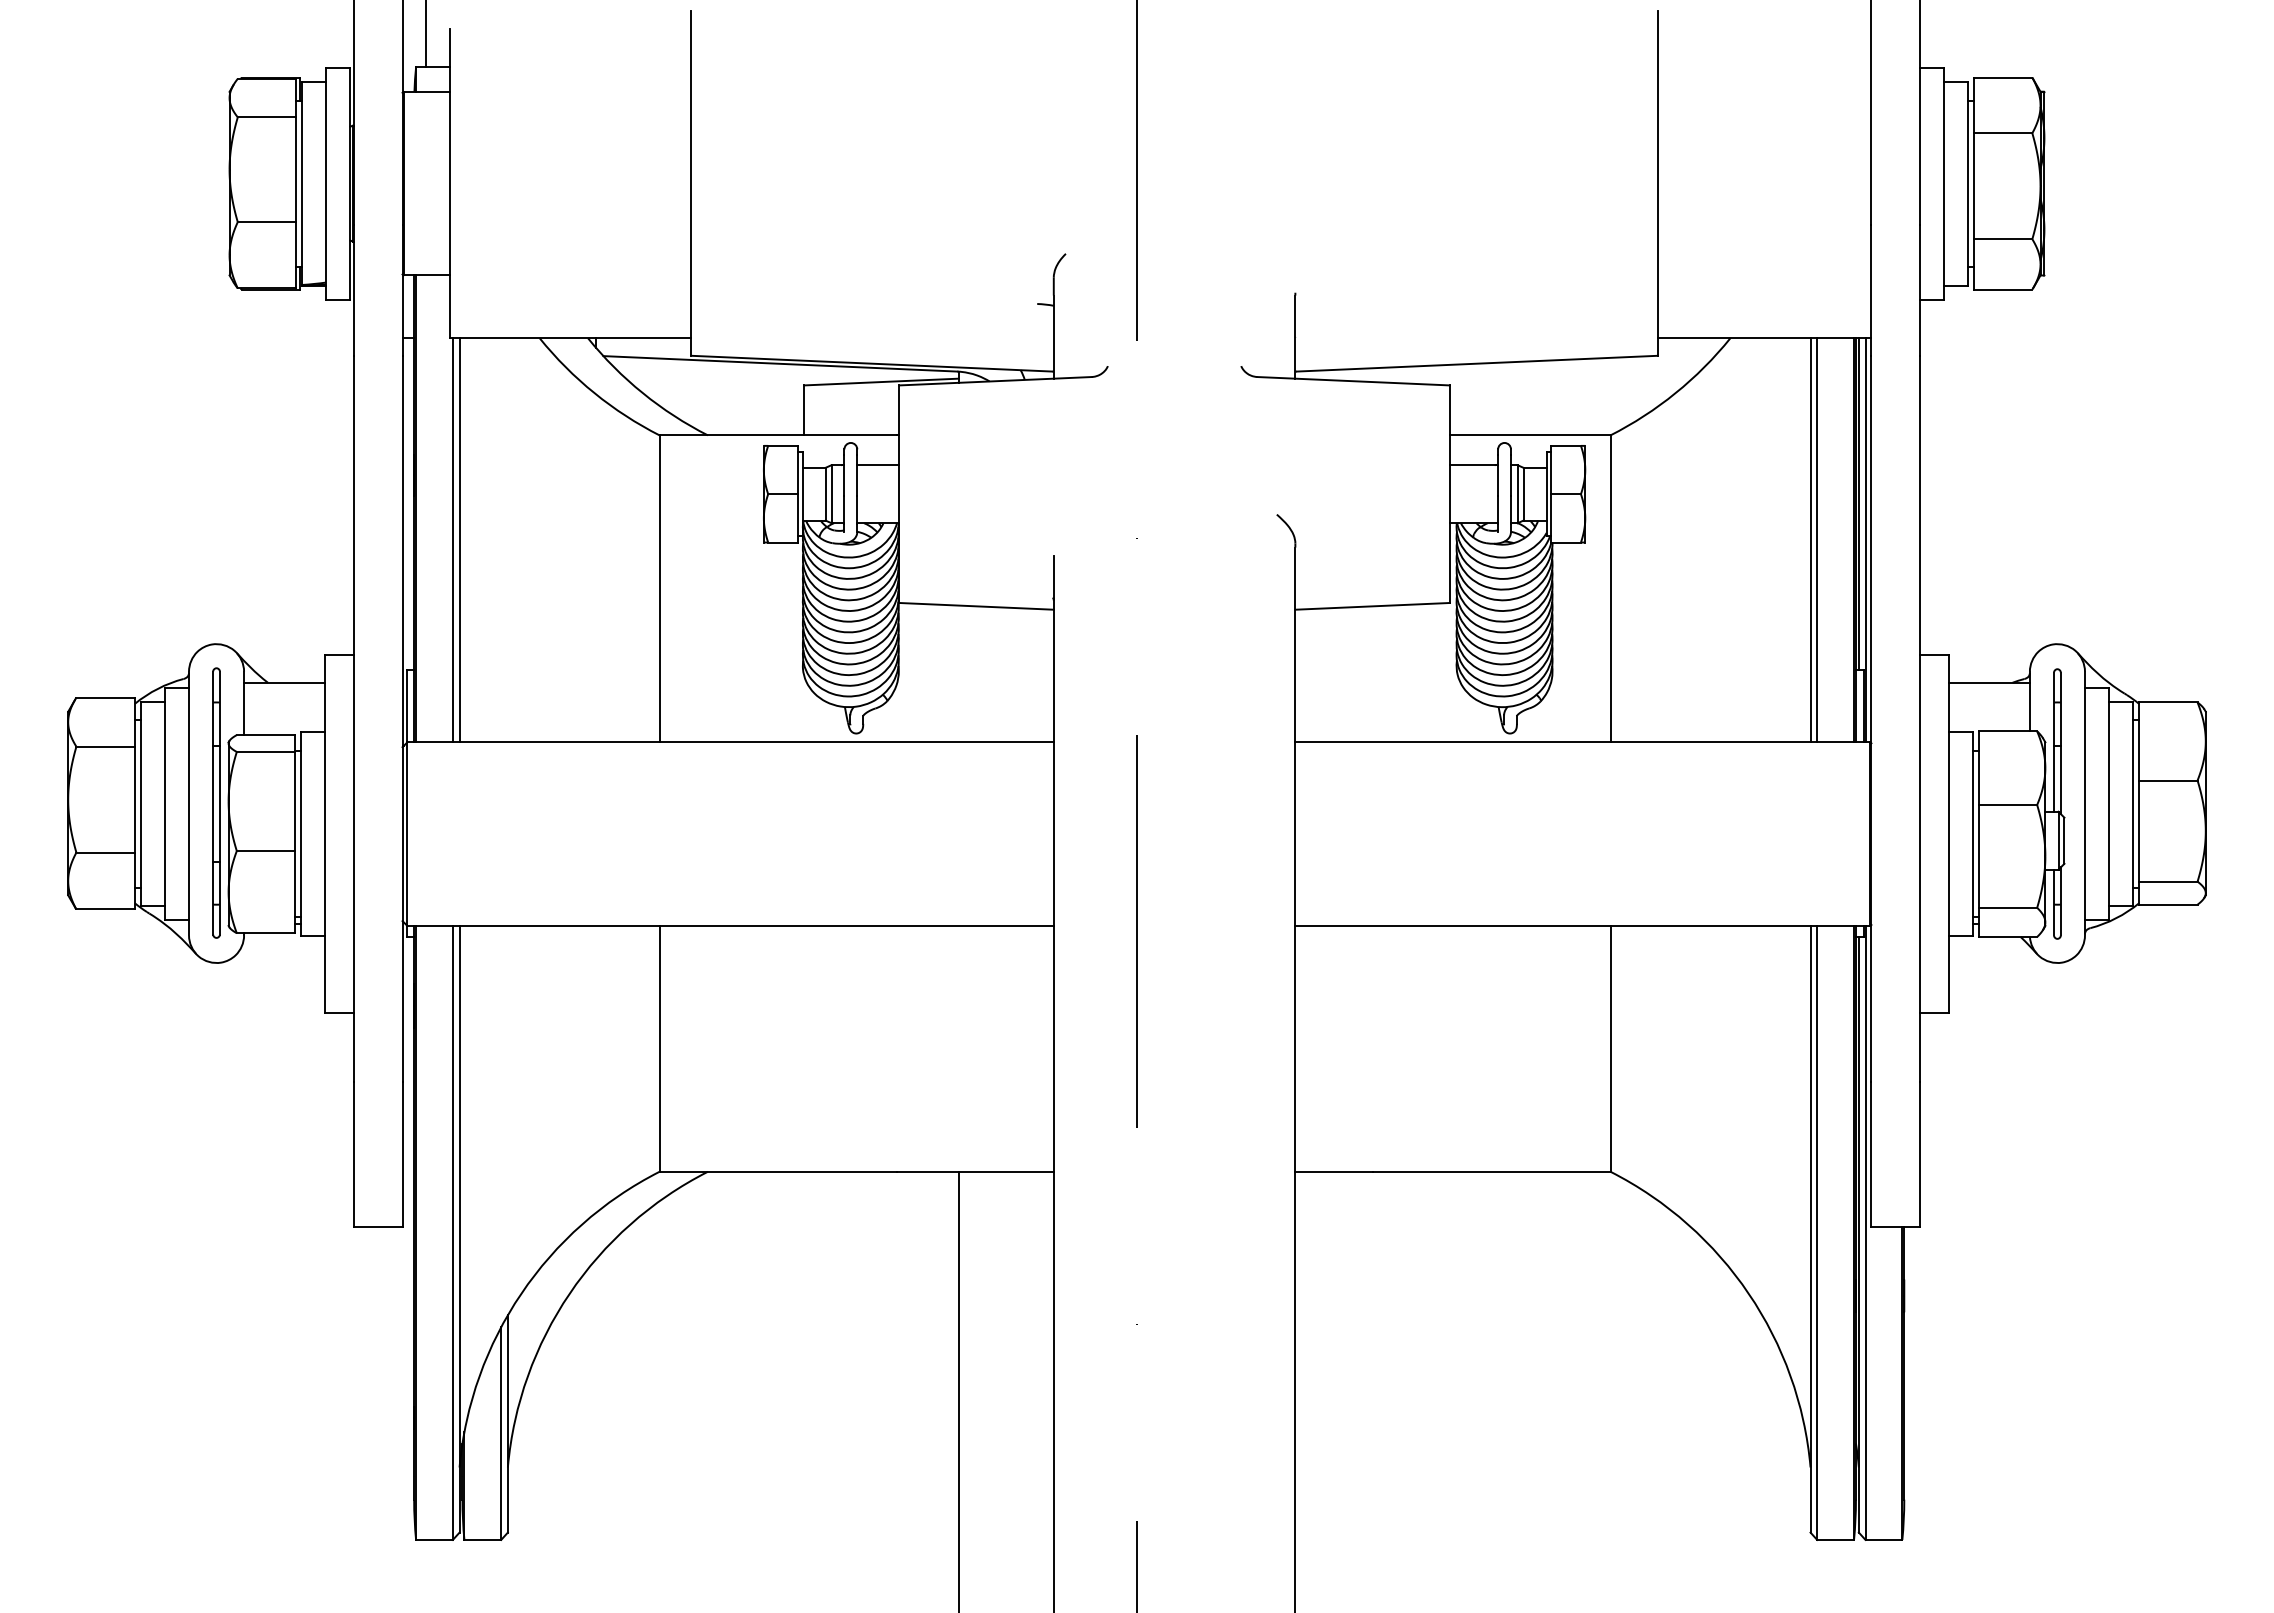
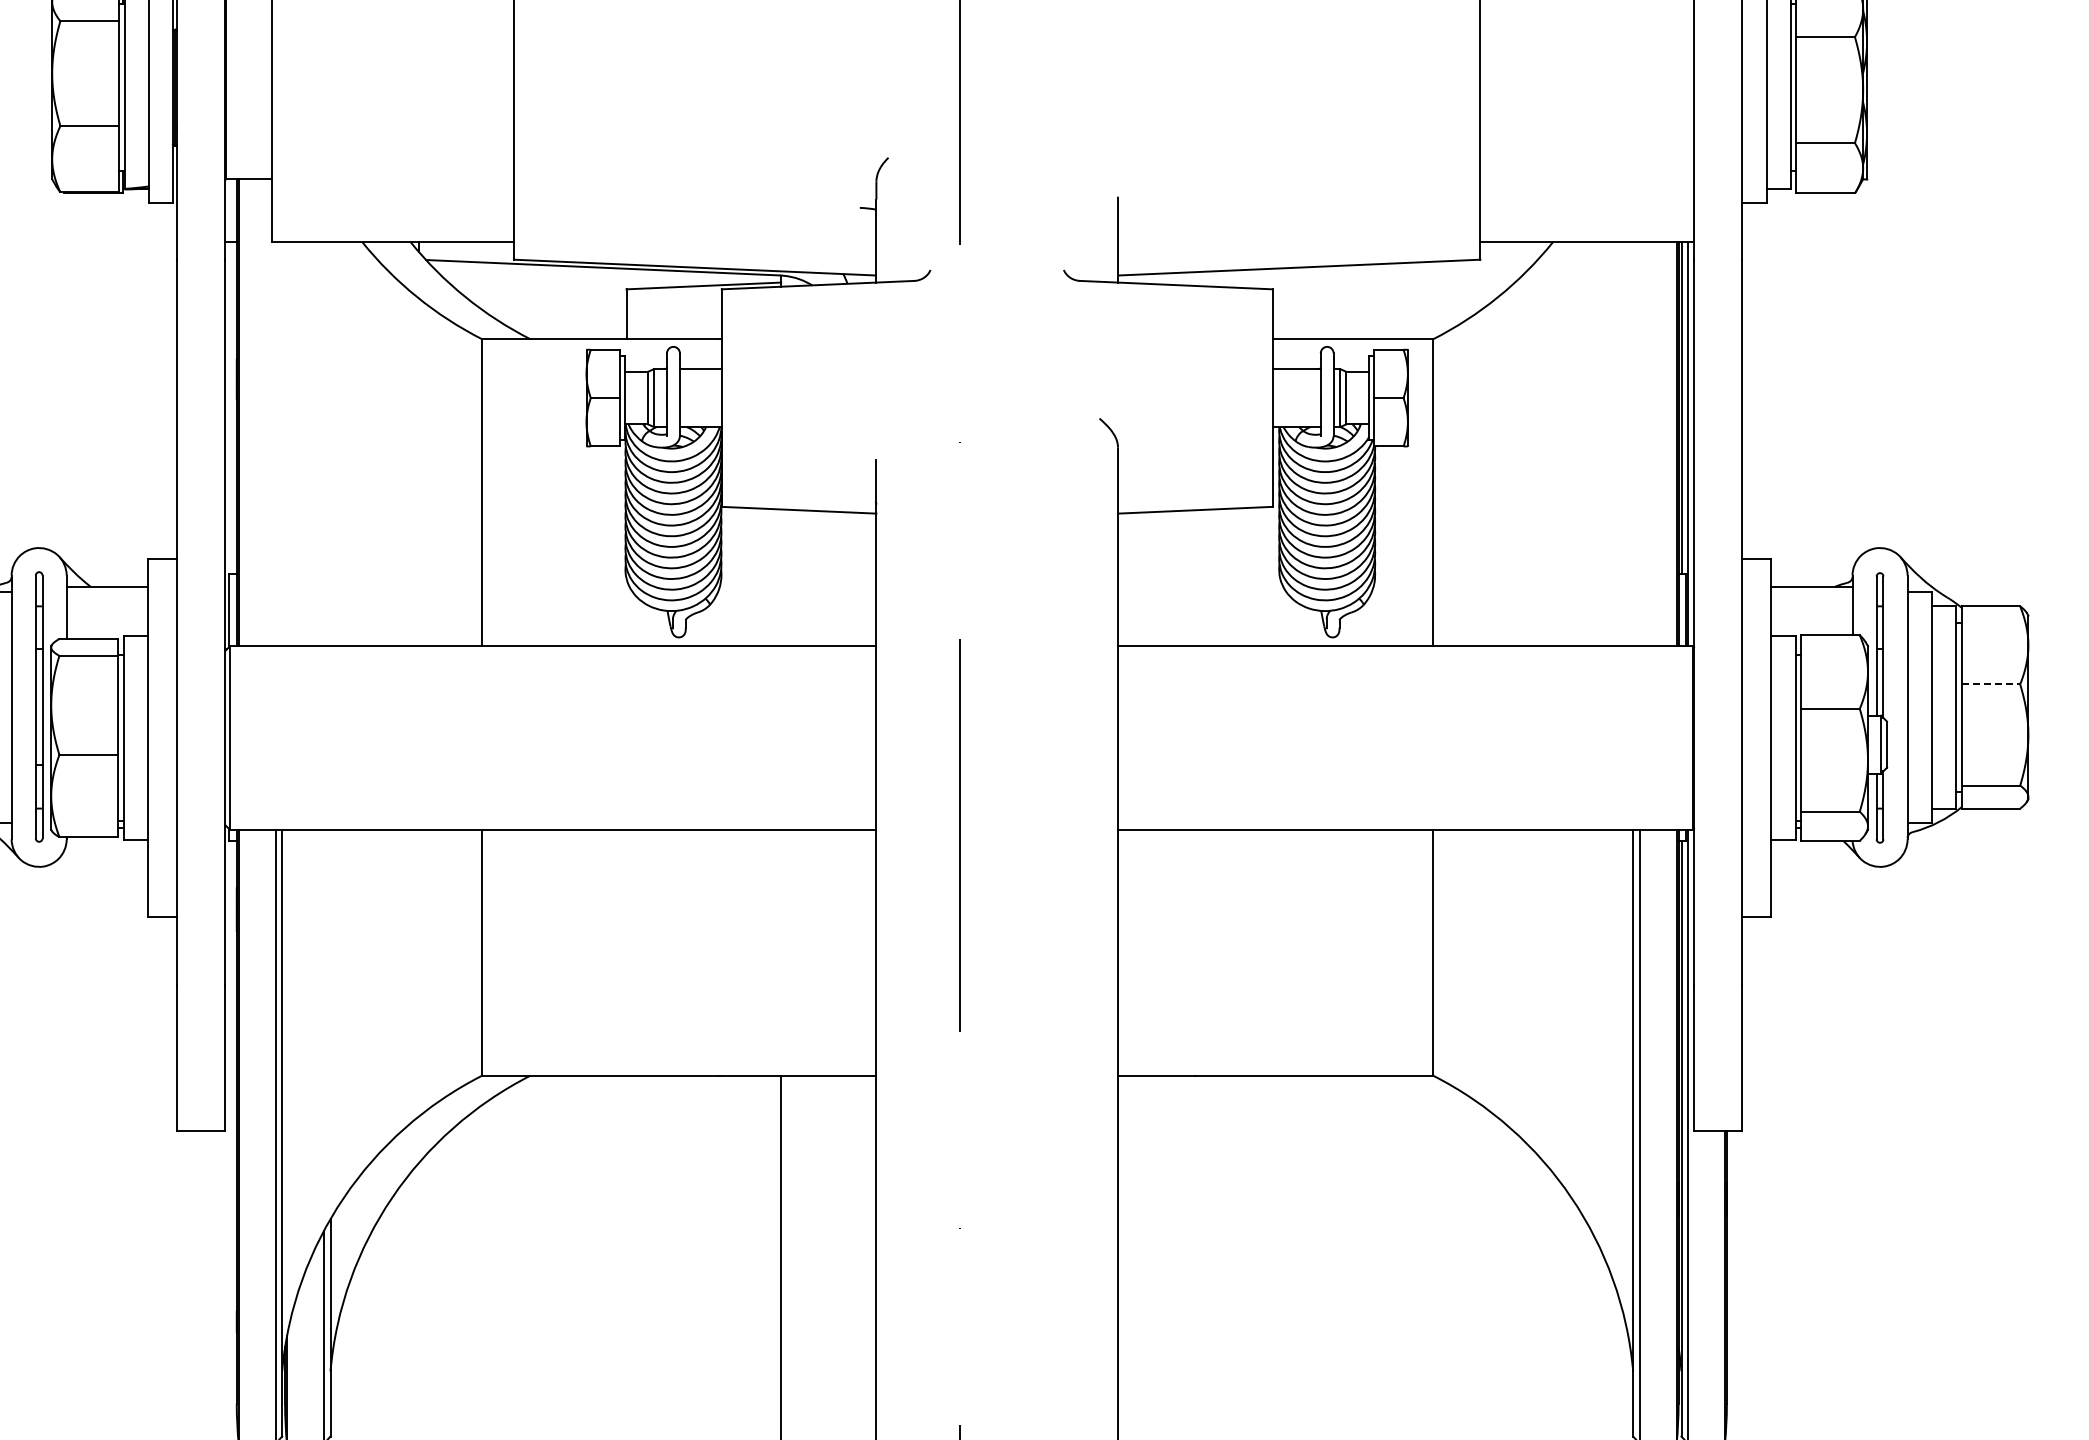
line: (452, 540) -> (275, 444), removed
line: (459, 540) -> (282, 444), removed
line: (1810, 540) -> (1633, 444), removed
line: (1817, 540) -> (1640, 444), removed
line: (2168, 780) -> (1991, 684), solid -> dashed

